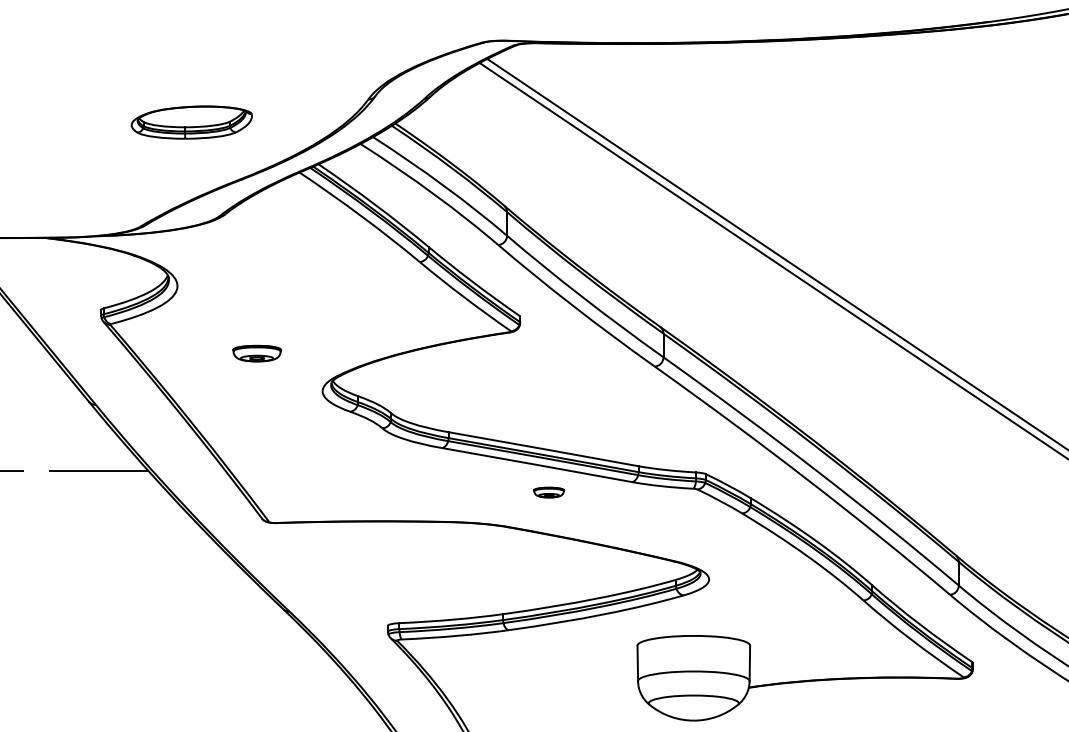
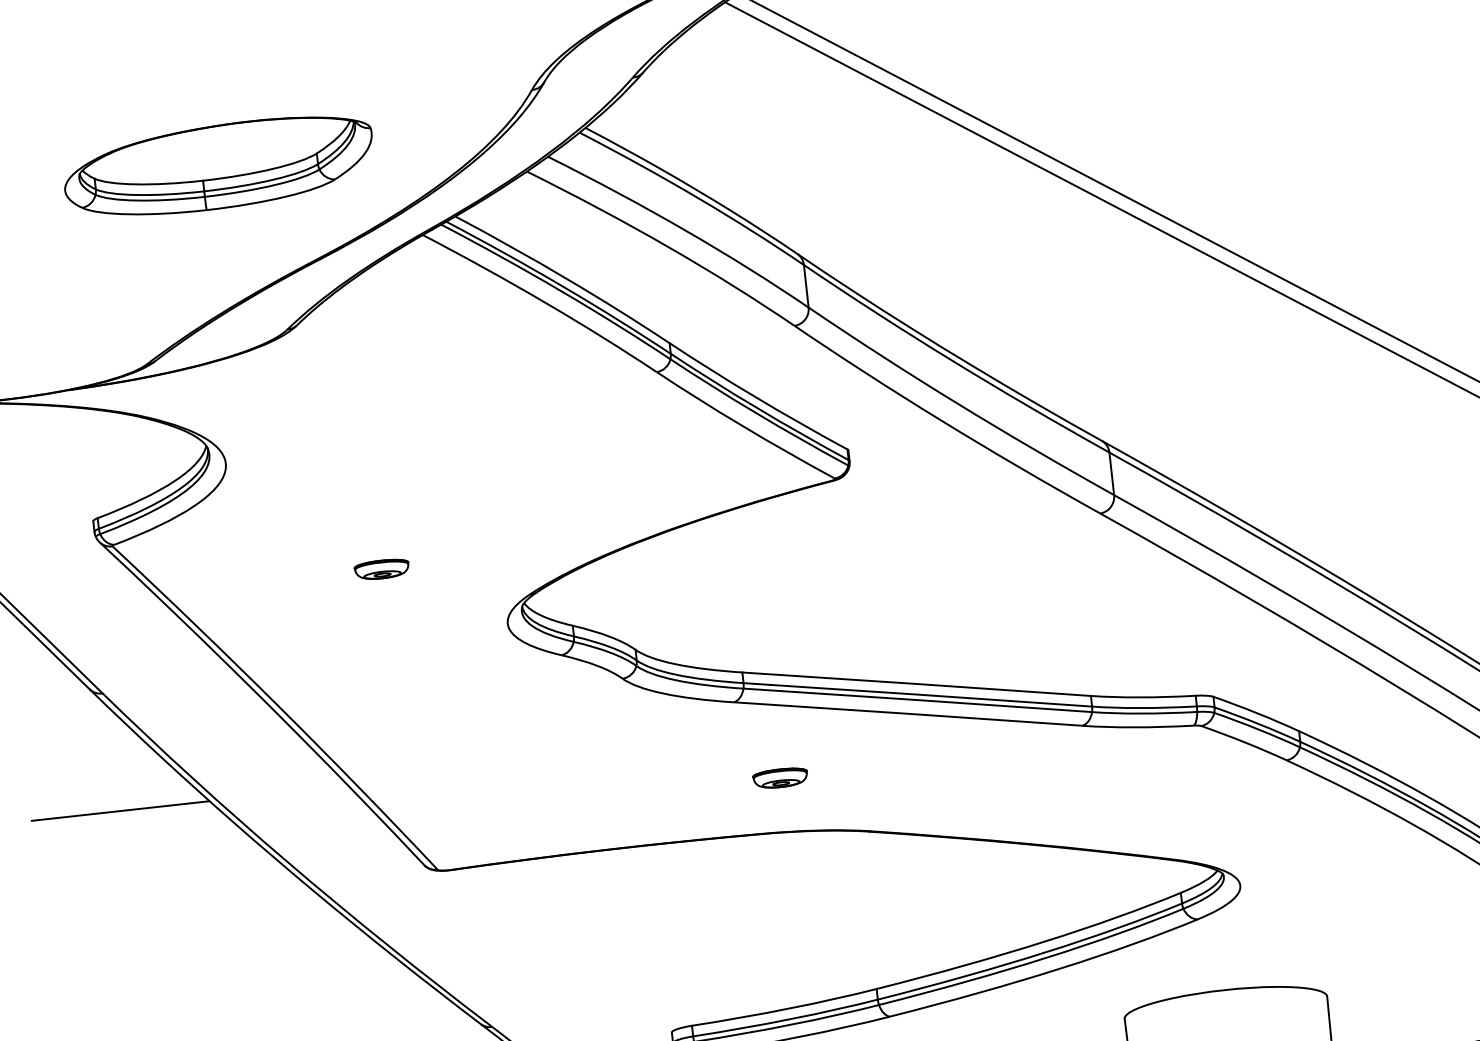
part: (191, 122) -> (218, 166), size x1.43
part: (256, 353) -> (381, 569), size x0.62
part: (549, 492) -> (781, 777), moved

